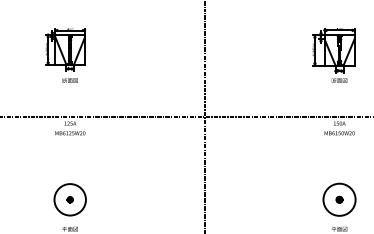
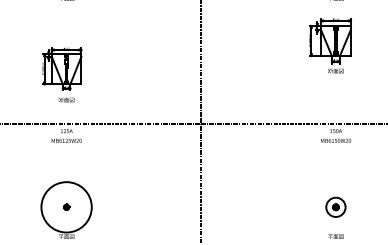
part: (66, 54) -> (62, 74), moved
part: (334, 54) -> (330, 45), moved
circle: (70, 199) -> (66, 207), size x1.6
circle: (339, 199) -> (335, 207), size x0.6

